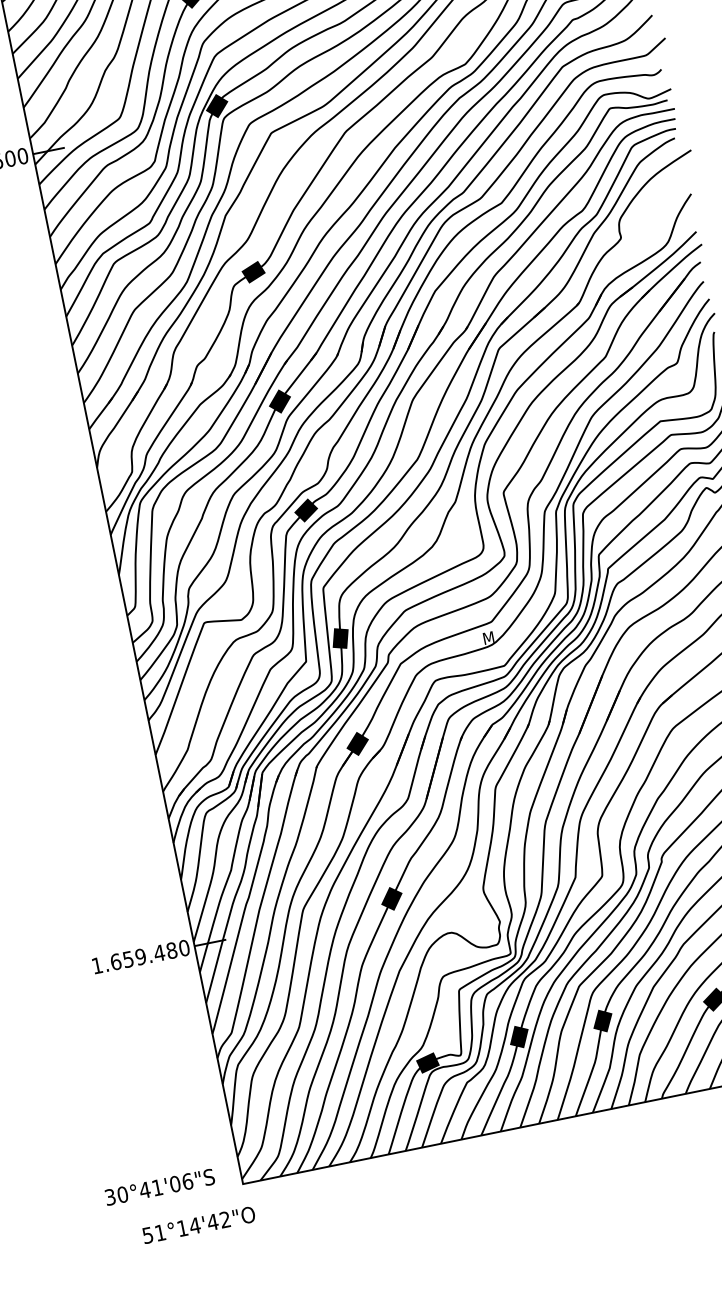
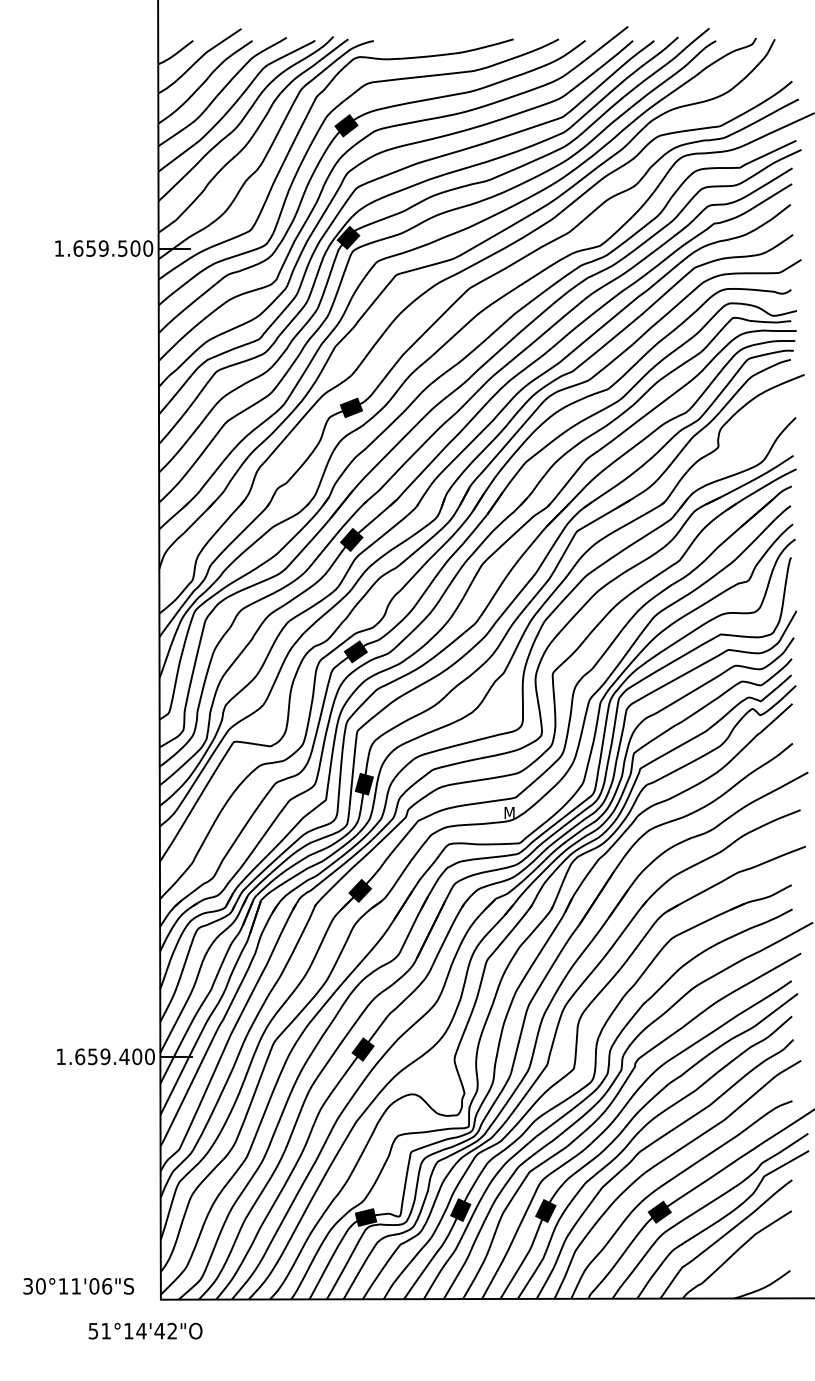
text: (172, 950) -> (137, 1056), 1.659.480 -> 1.659.400
text: (145, 1190) -> (63, 1286), 30°41'06"S -> 30°11'06"S
text: (198, 1224) -> (145, 1330), moved

